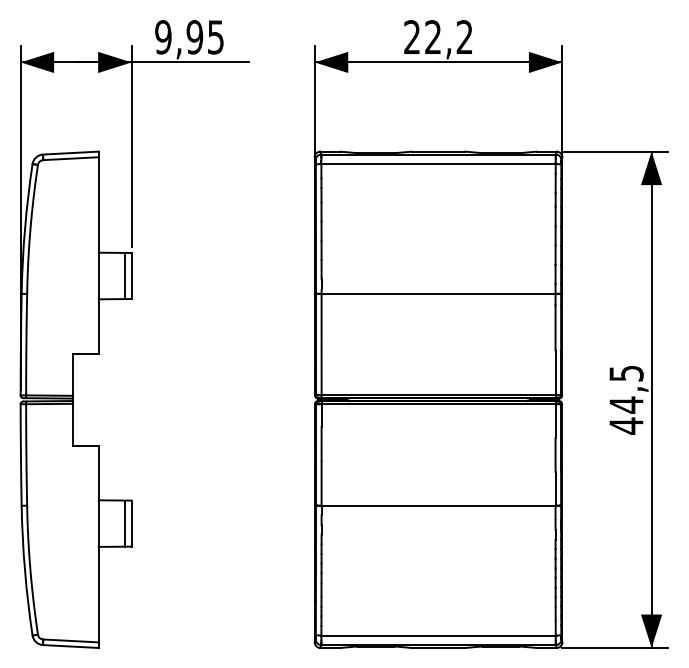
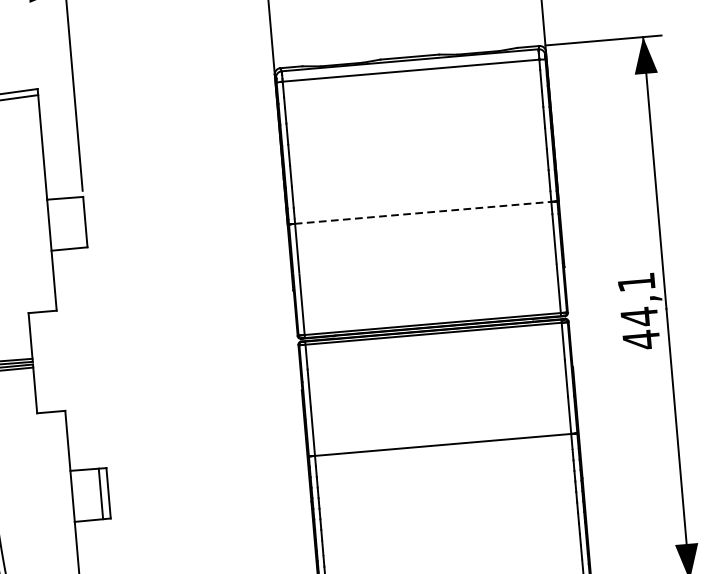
line: (124, 275) -> (77, 222), removed
line: (438, 293) -> (423, 212), solid -> dashed
text: (626, 373) -> (636, 282), 44,5 -> 44,1

